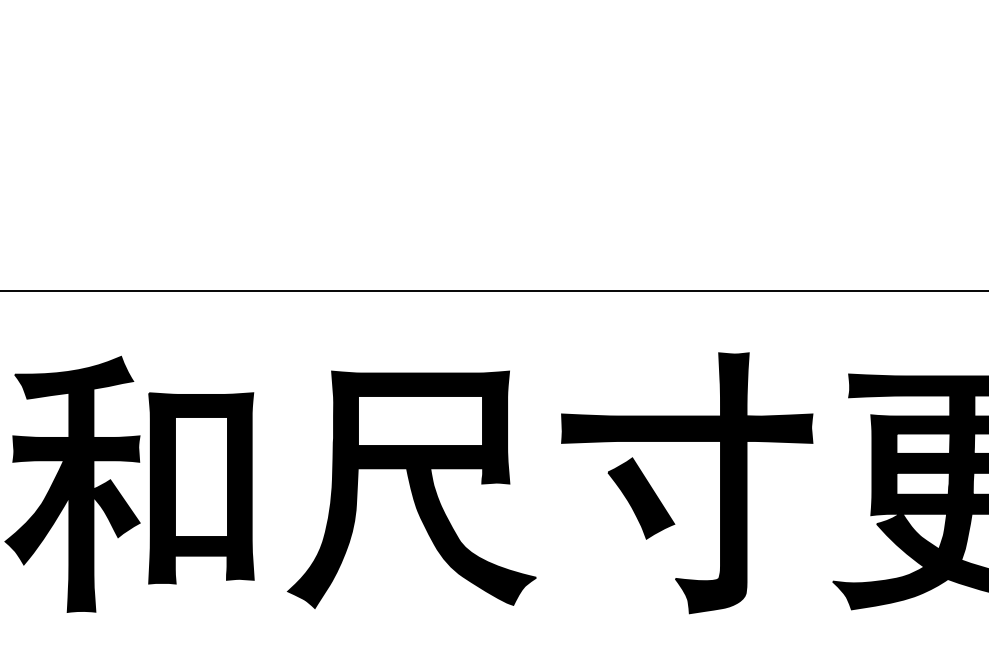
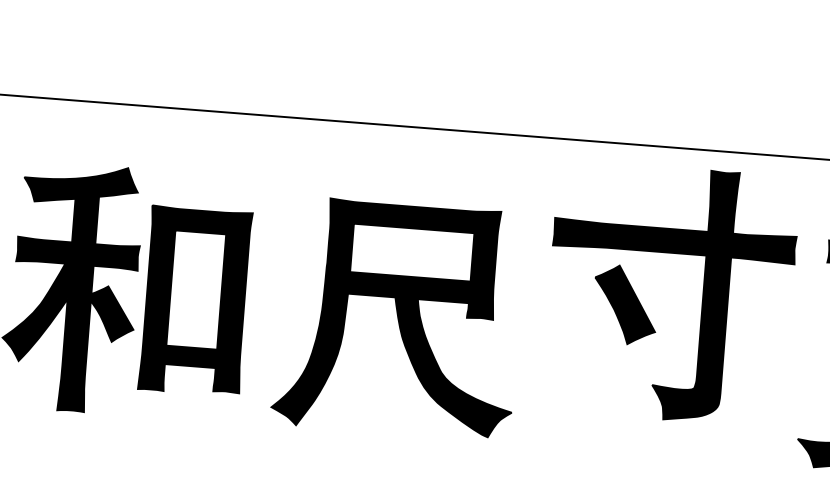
part: (660, 500) -> (643, 308), moved

